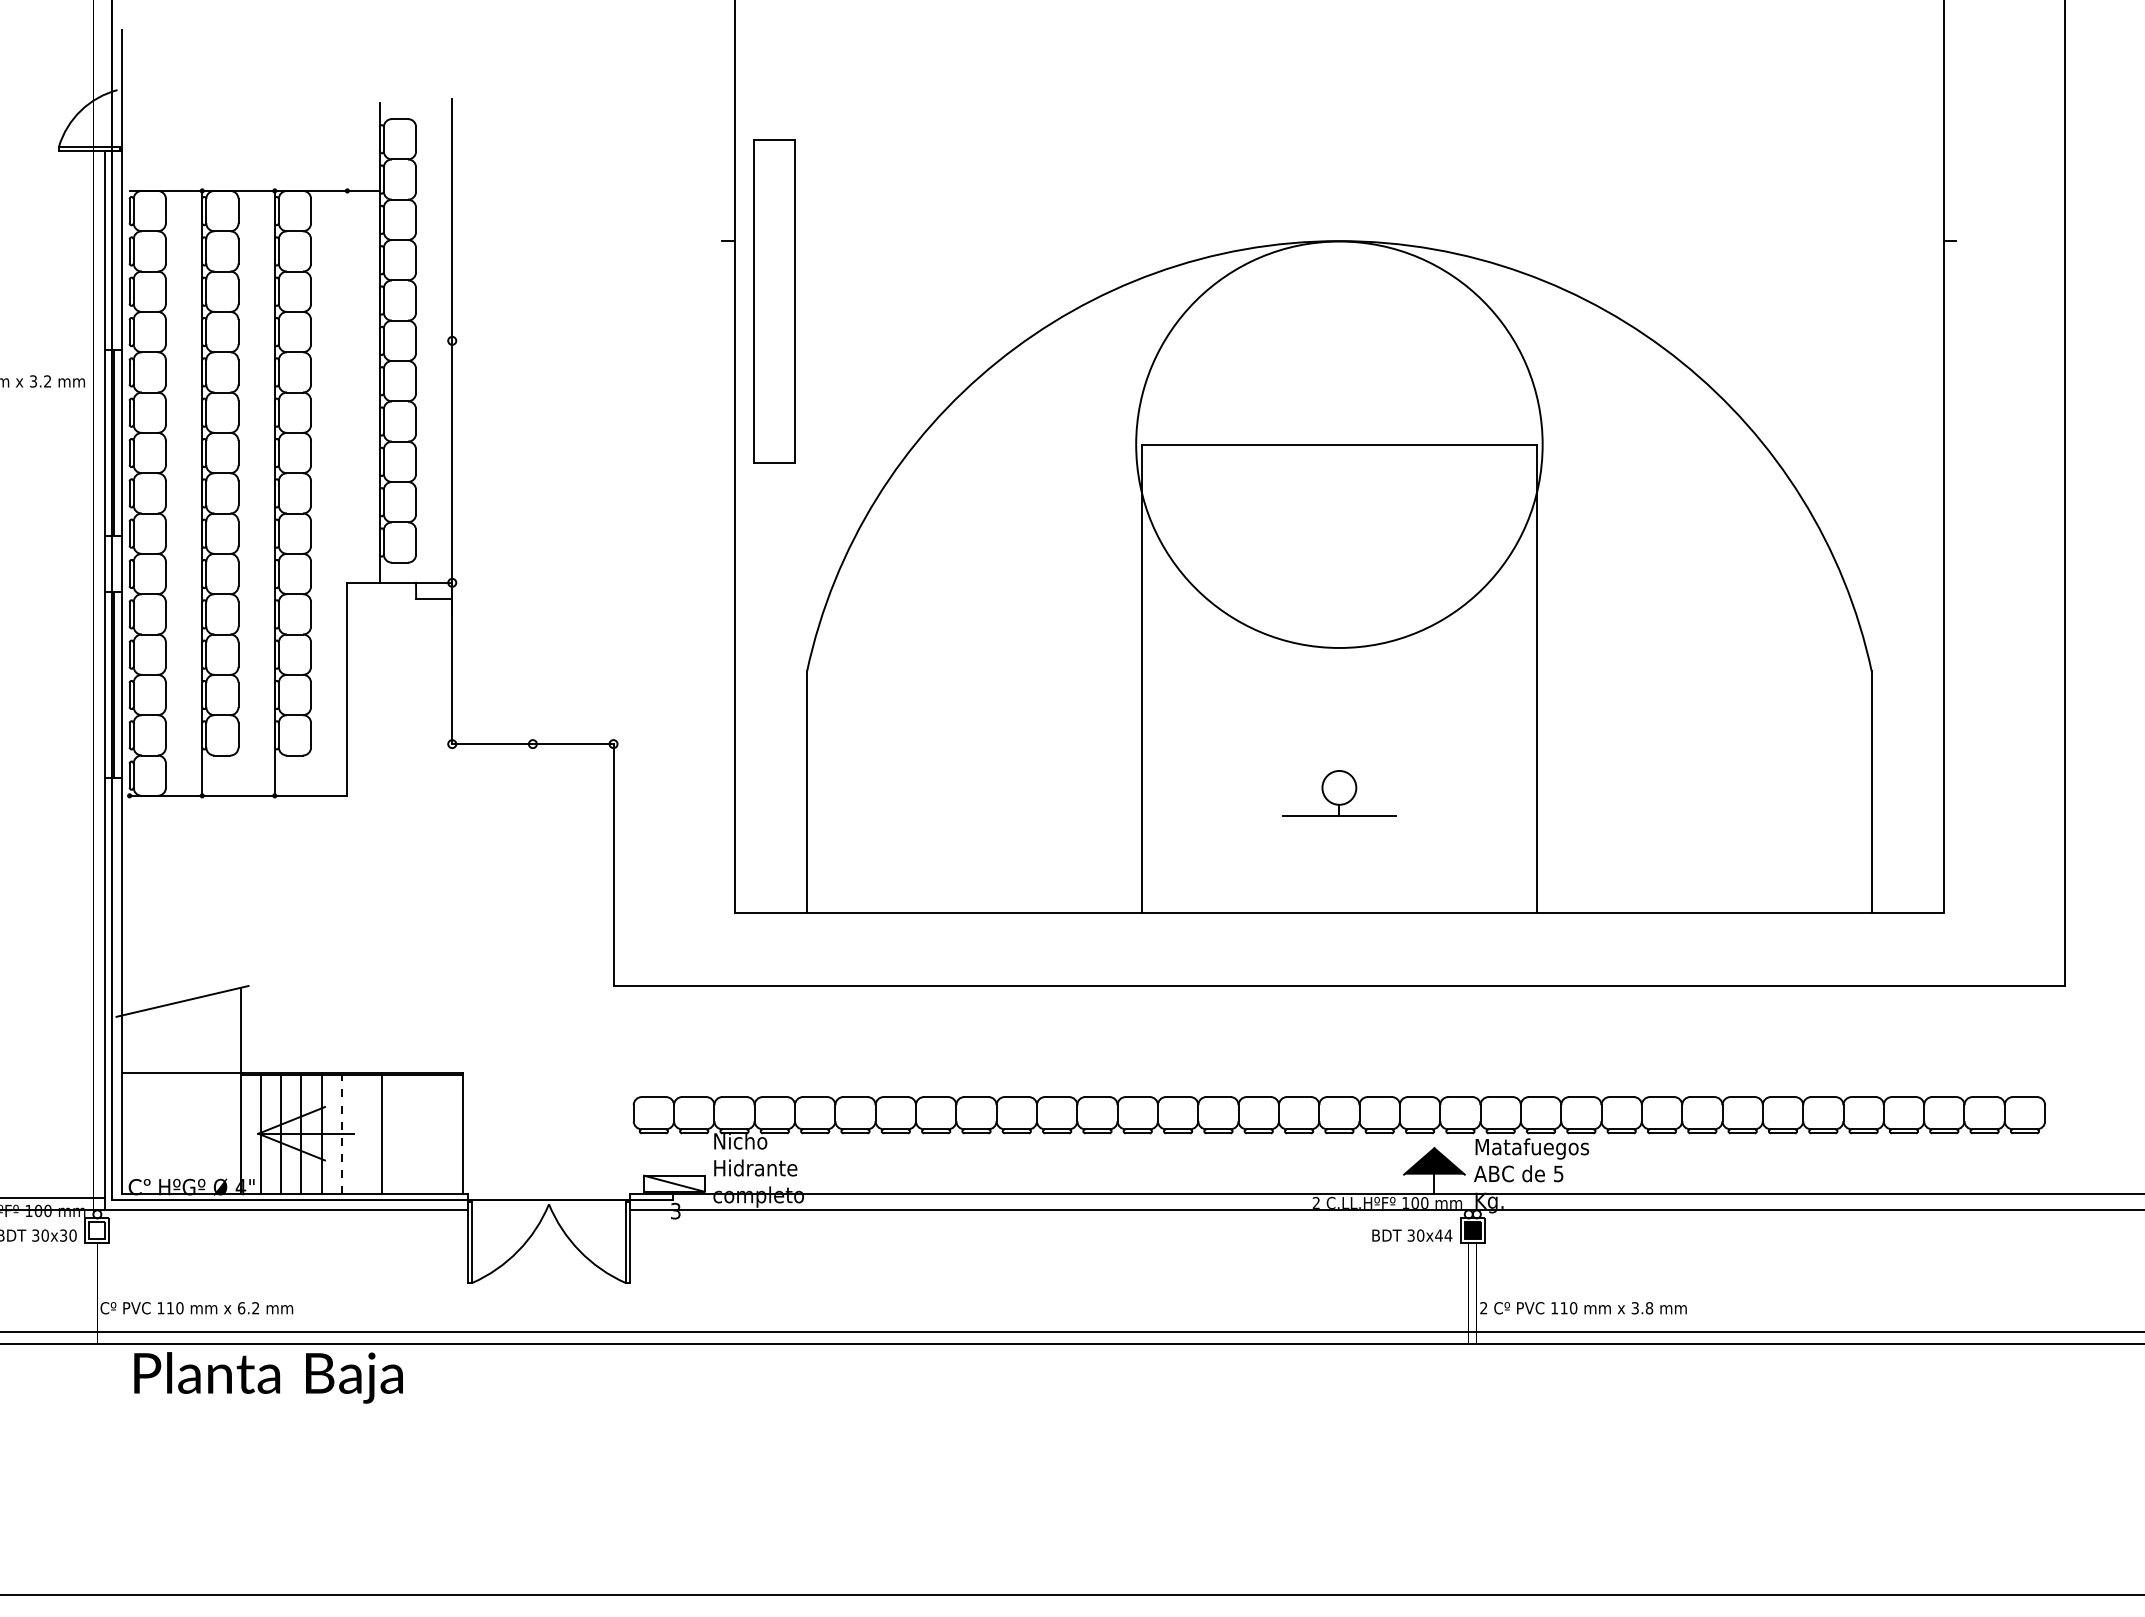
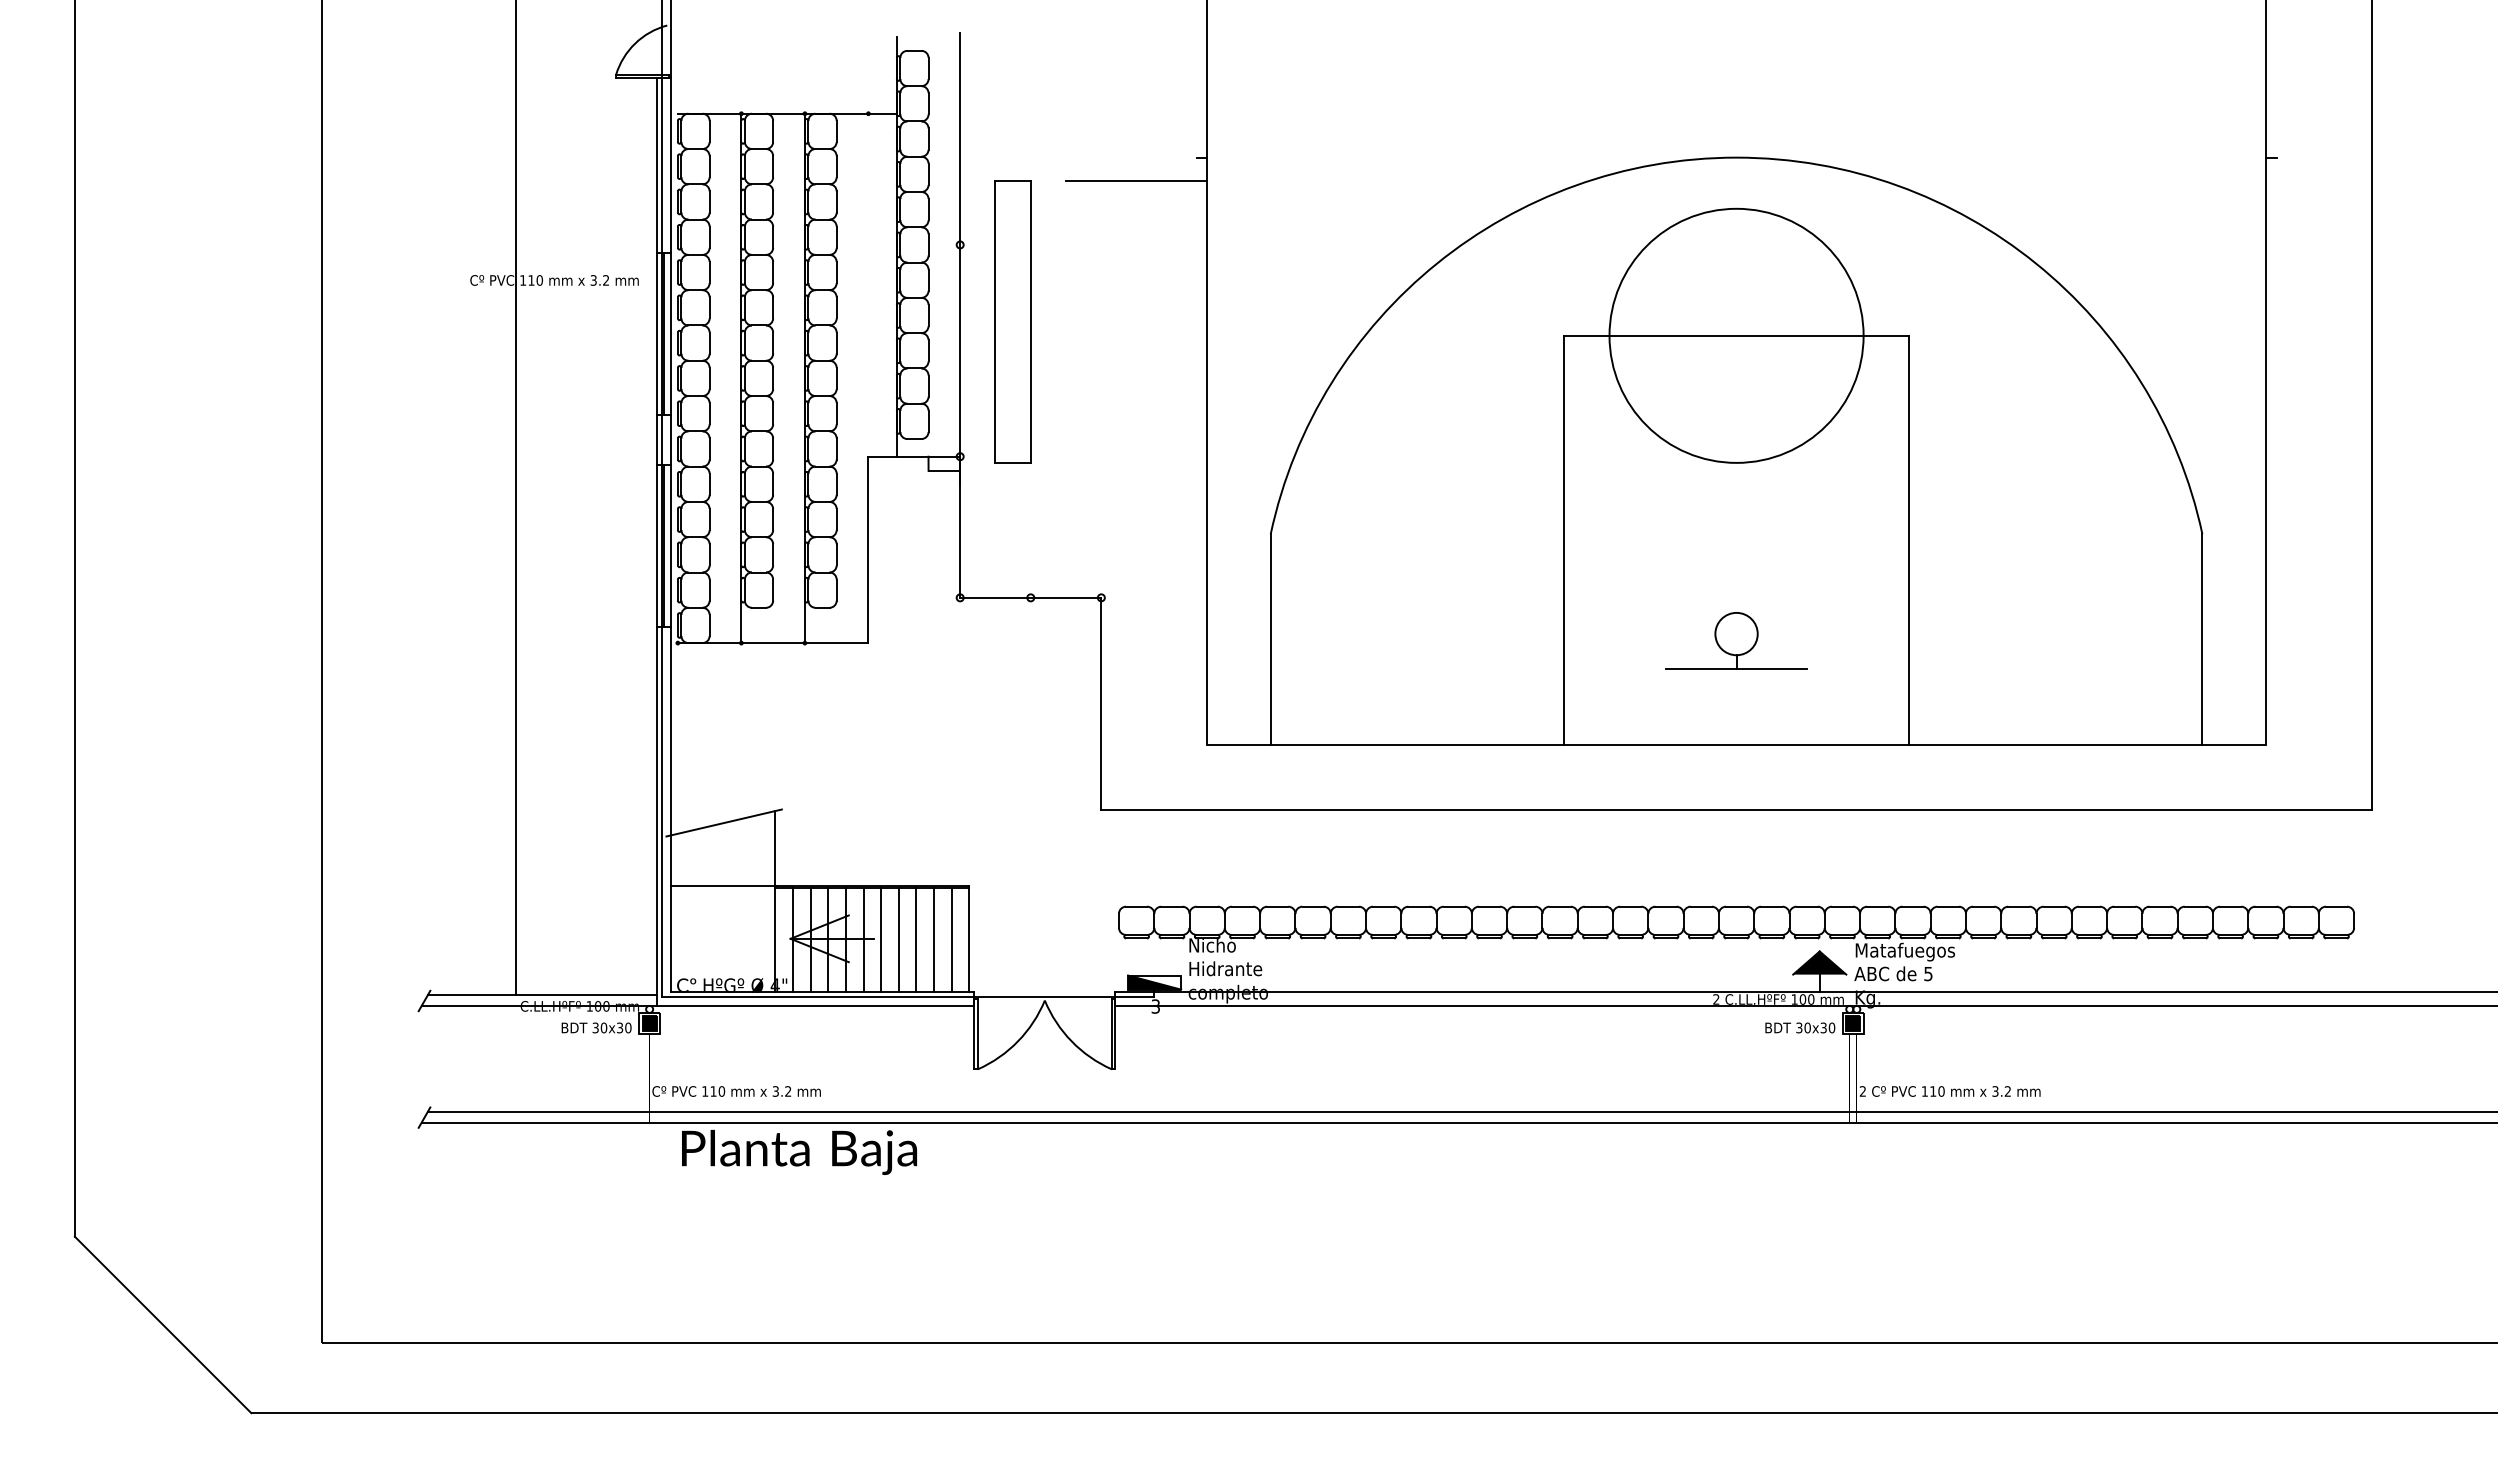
line: (653, 267) -> (1136, 180), added
part: (773, 301) -> (1012, 321), moved
circle: (1339, 444) -> (1736, 335), size x0.71
part: (1339, 792) -> (1736, 640), size x1.43
line: (341, 1134) -> (863, 939), dashed -> solid
line: (362, 1134) -> (881, 939), added
line: (402, 1134) -> (916, 939), added
line: (422, 1134) -> (934, 939), added
line: (442, 1134) -> (951, 939), added
fill: (674, 1183) -> (1154, 982), added
fill: (97, 1230) -> (649, 1023), added
text: (1443, 1235) -> (1827, 1027), 30x44 -> 30x30
text: (241, 1308) -> (775, 1091), 6.2 -> 3.2
text: (1649, 1308) -> (2007, 1091), 3.8 -> 3.2

